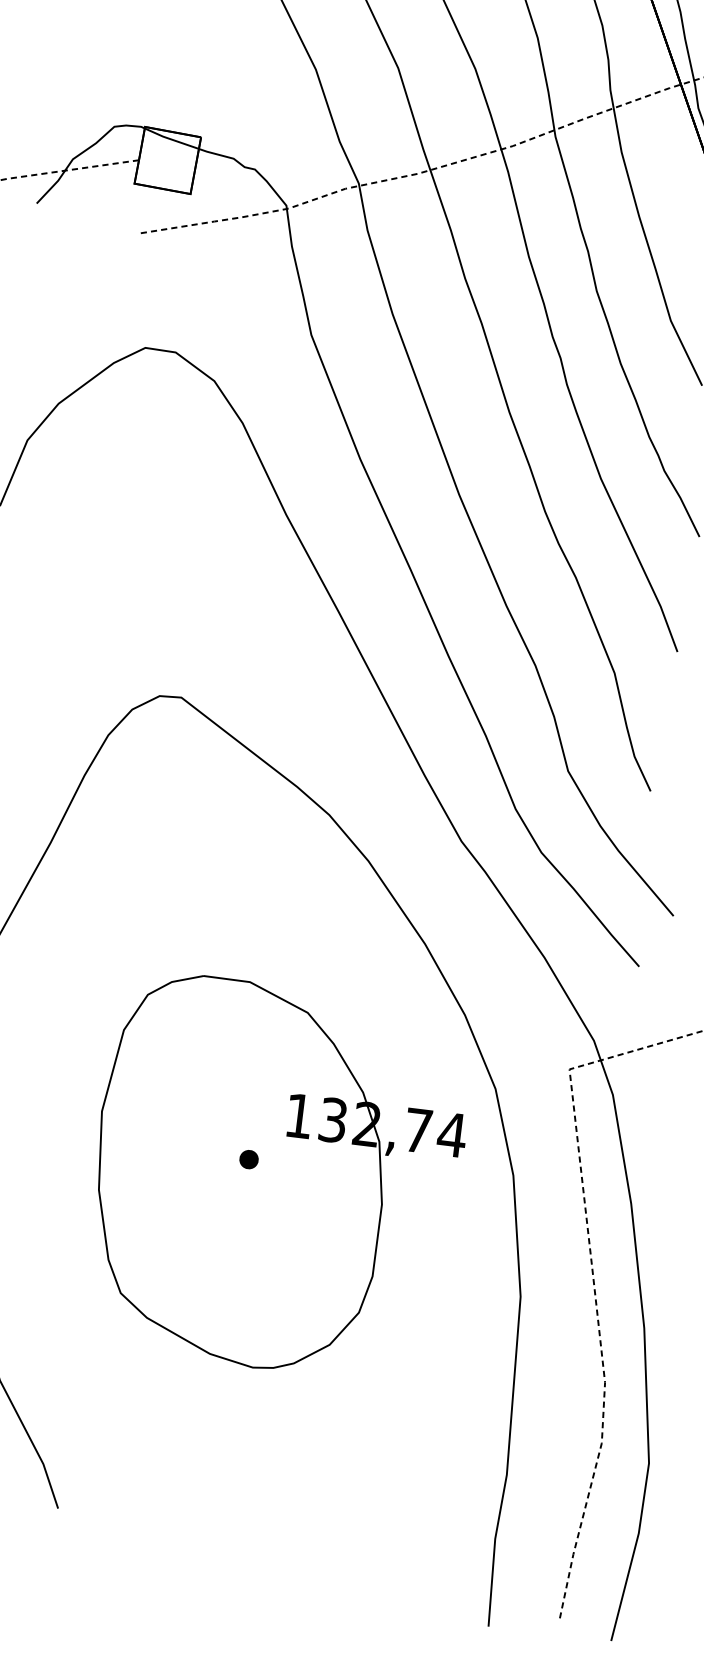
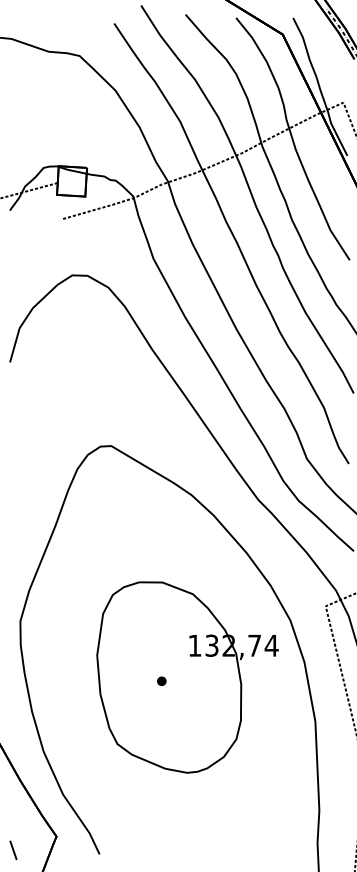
part: (248, 1157) -> (161, 680), moved

